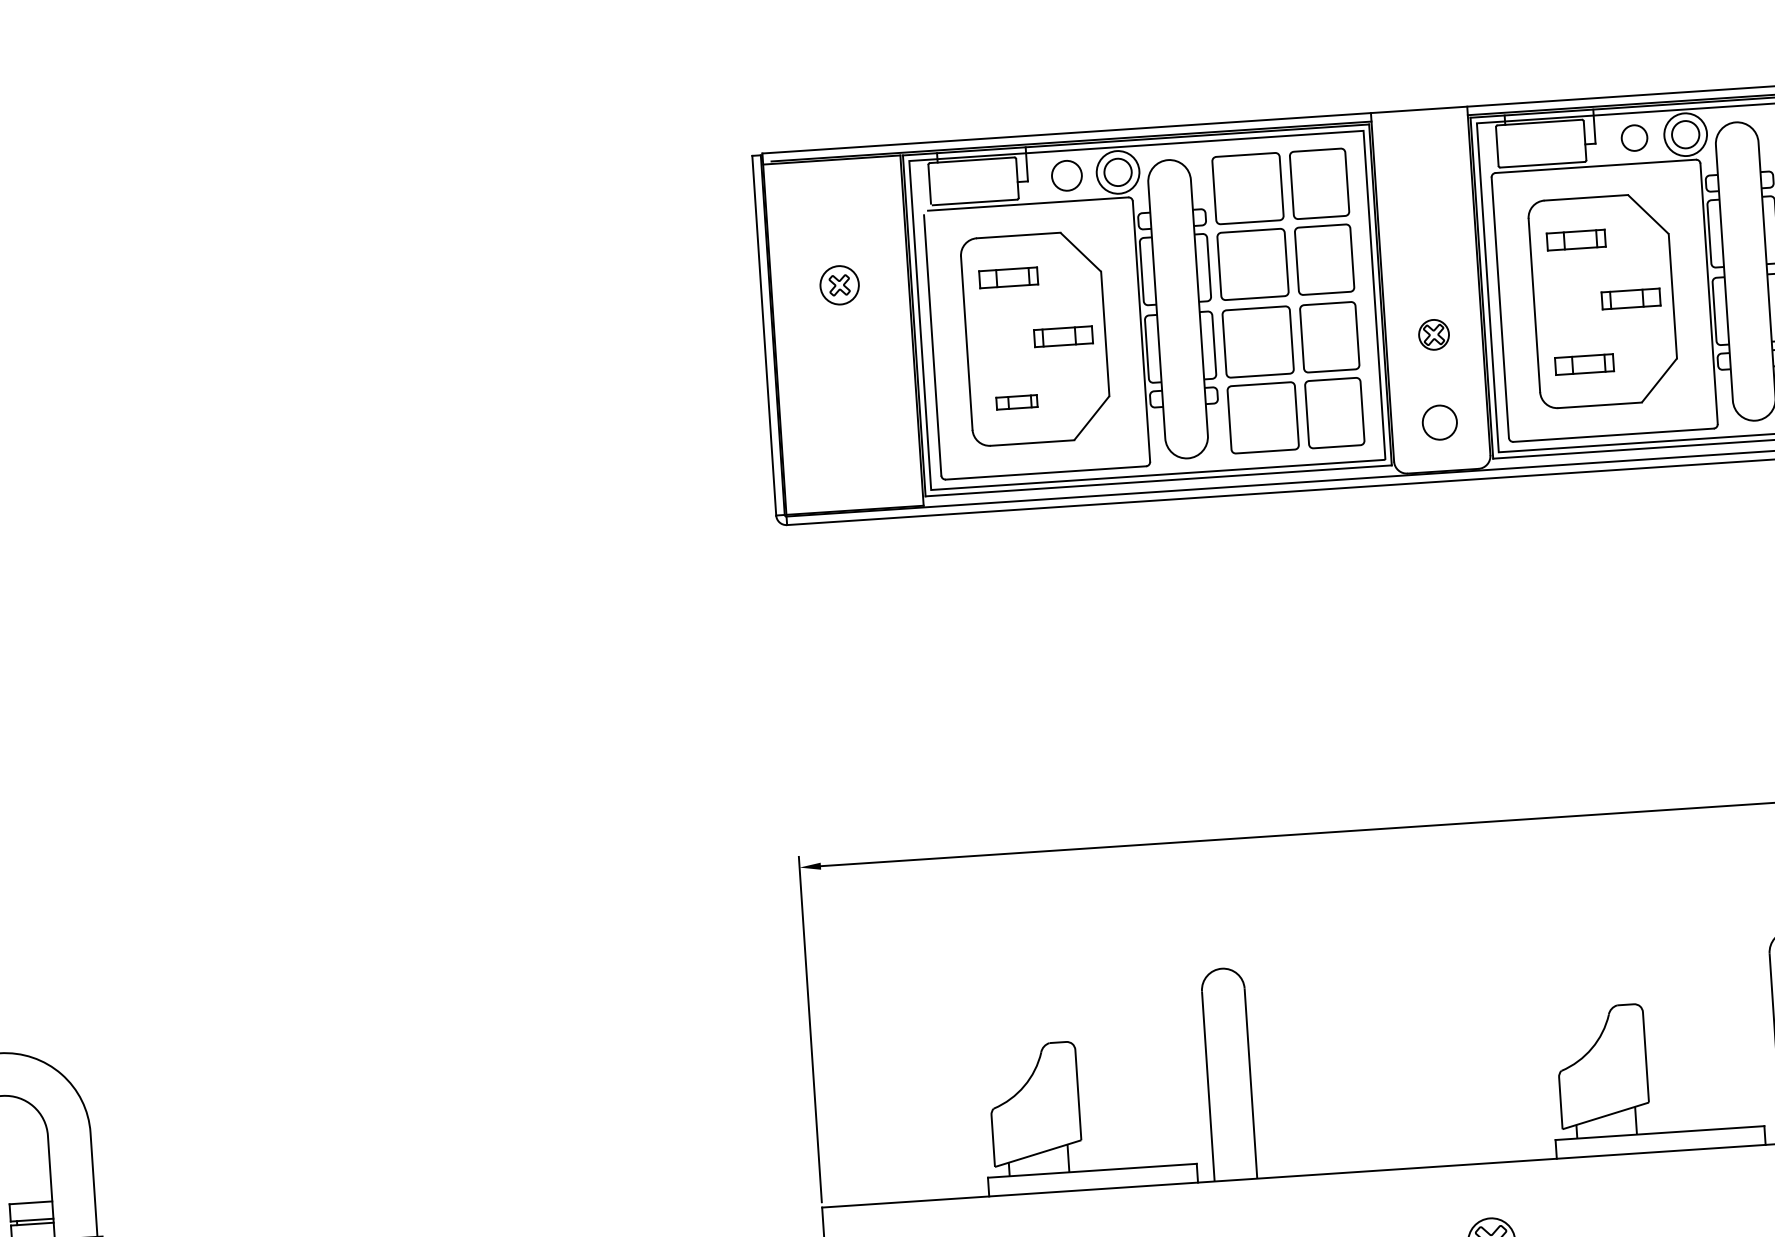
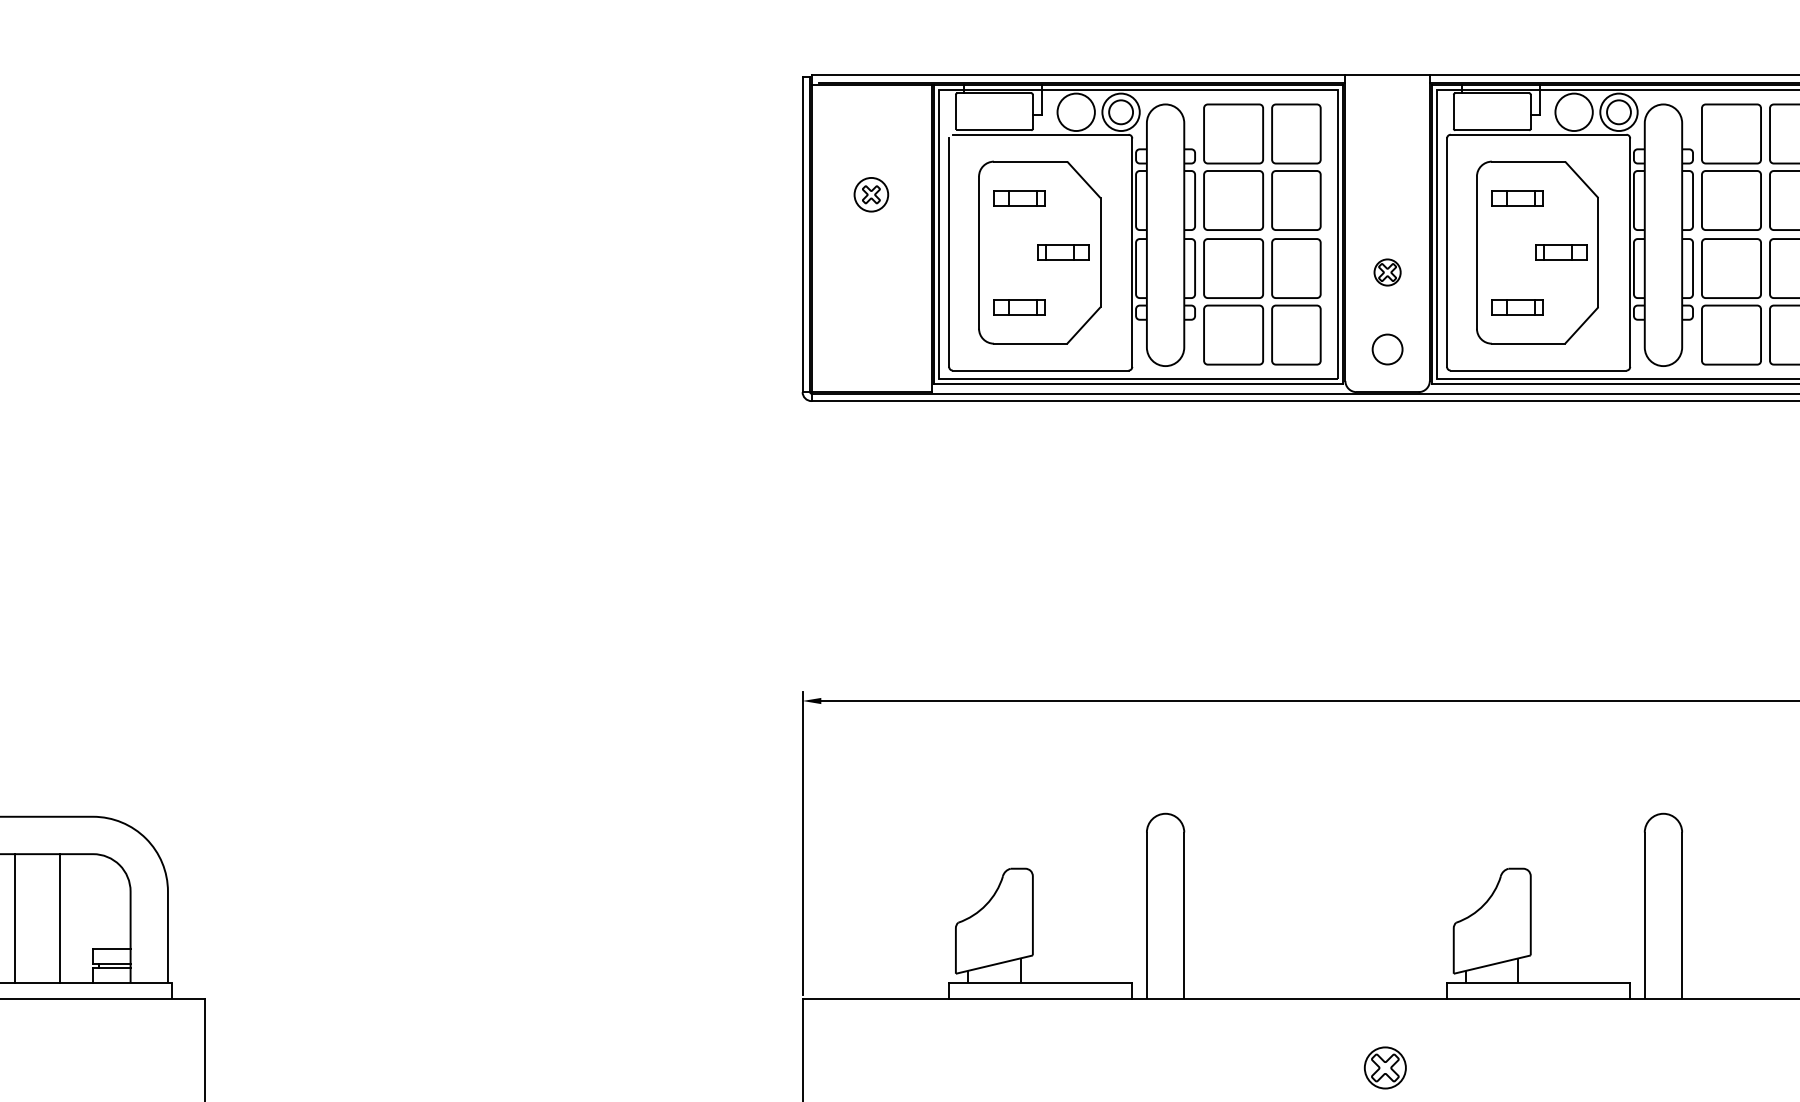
circle: (1633, 138) -> (1573, 112), size x1.67
circle: (1066, 176) -> (1075, 112), size x1.43
part: (1017, 402) -> (1019, 307), size x1.43

